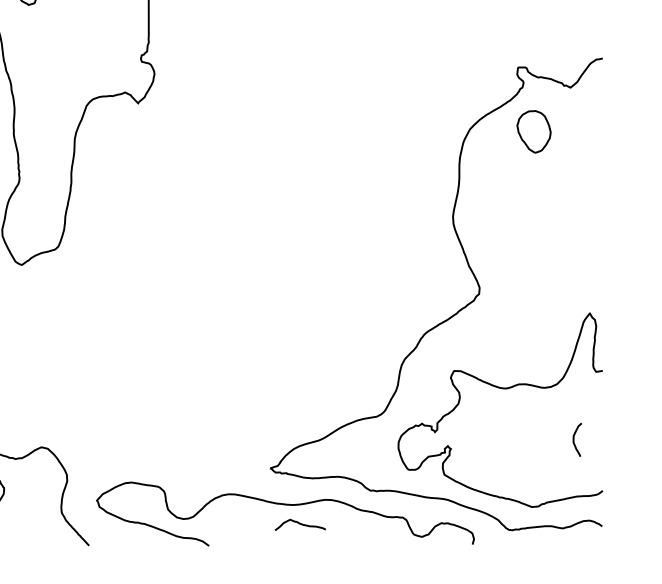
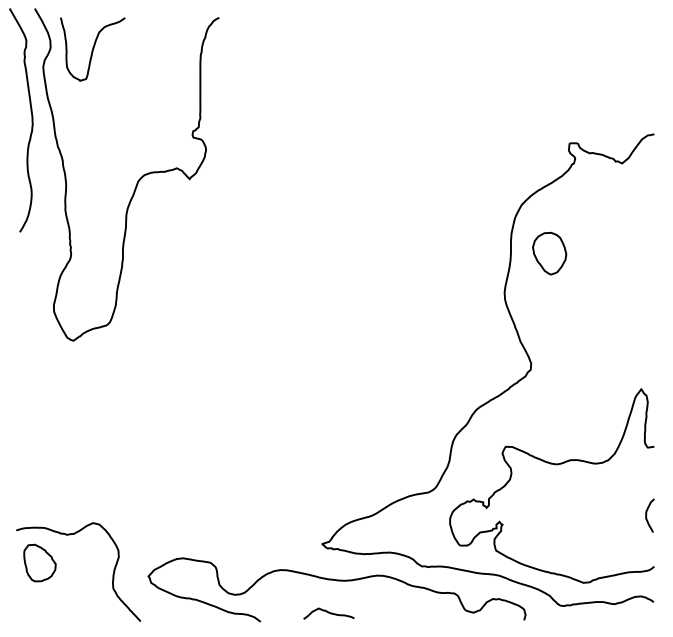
part: (533, 131) -> (549, 253), moved
curve: (574, 438) -> (647, 514), moved
curve: (299, 524) -> (328, 613), moved

